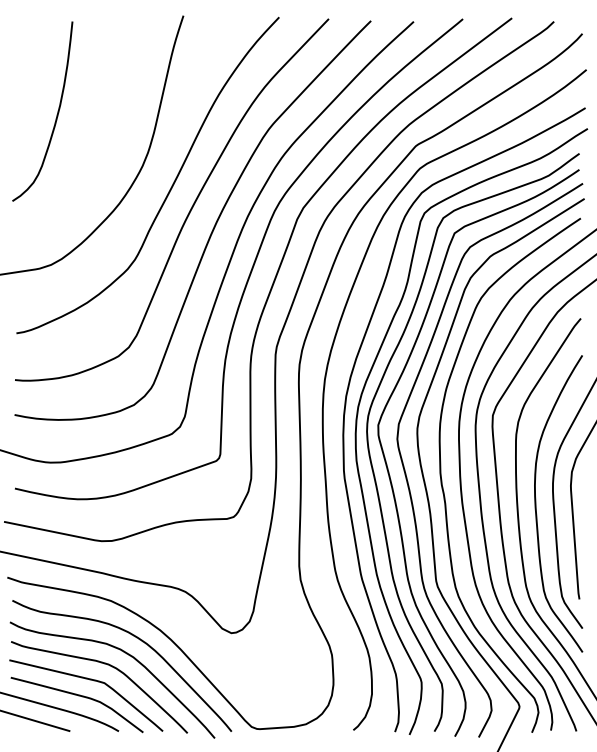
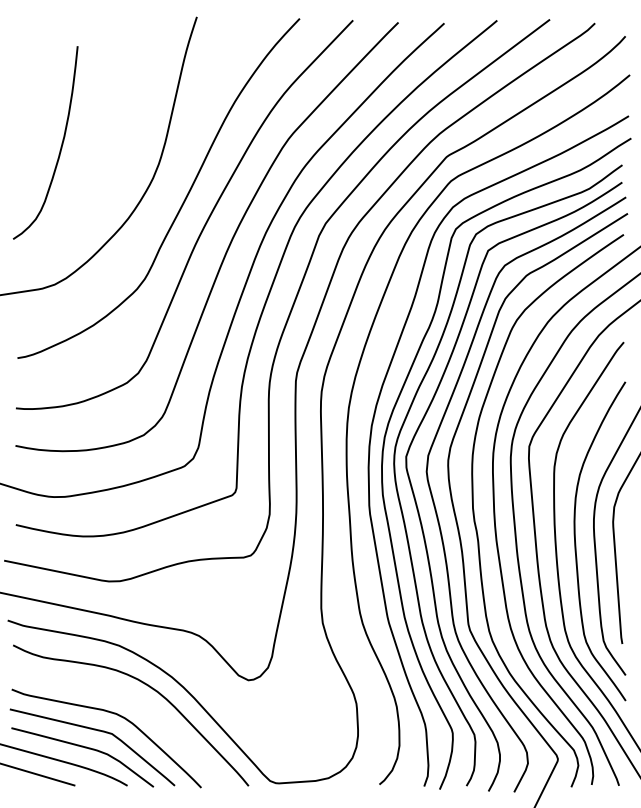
curve: (56, 114) -> (60, 146), moved
curve: (125, 653) -> (134, 702), removed

